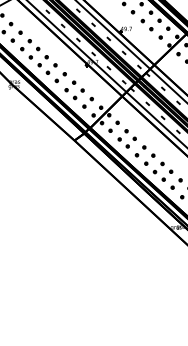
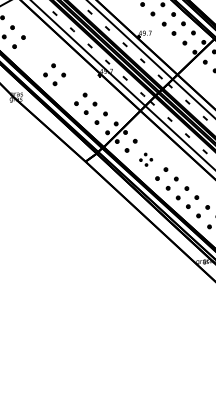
part: (30, 49) -> (34, 56), removed
part: (60, 77) -> (69, 89), removed
part: (126, 138) -> (145, 159), size x0.6

